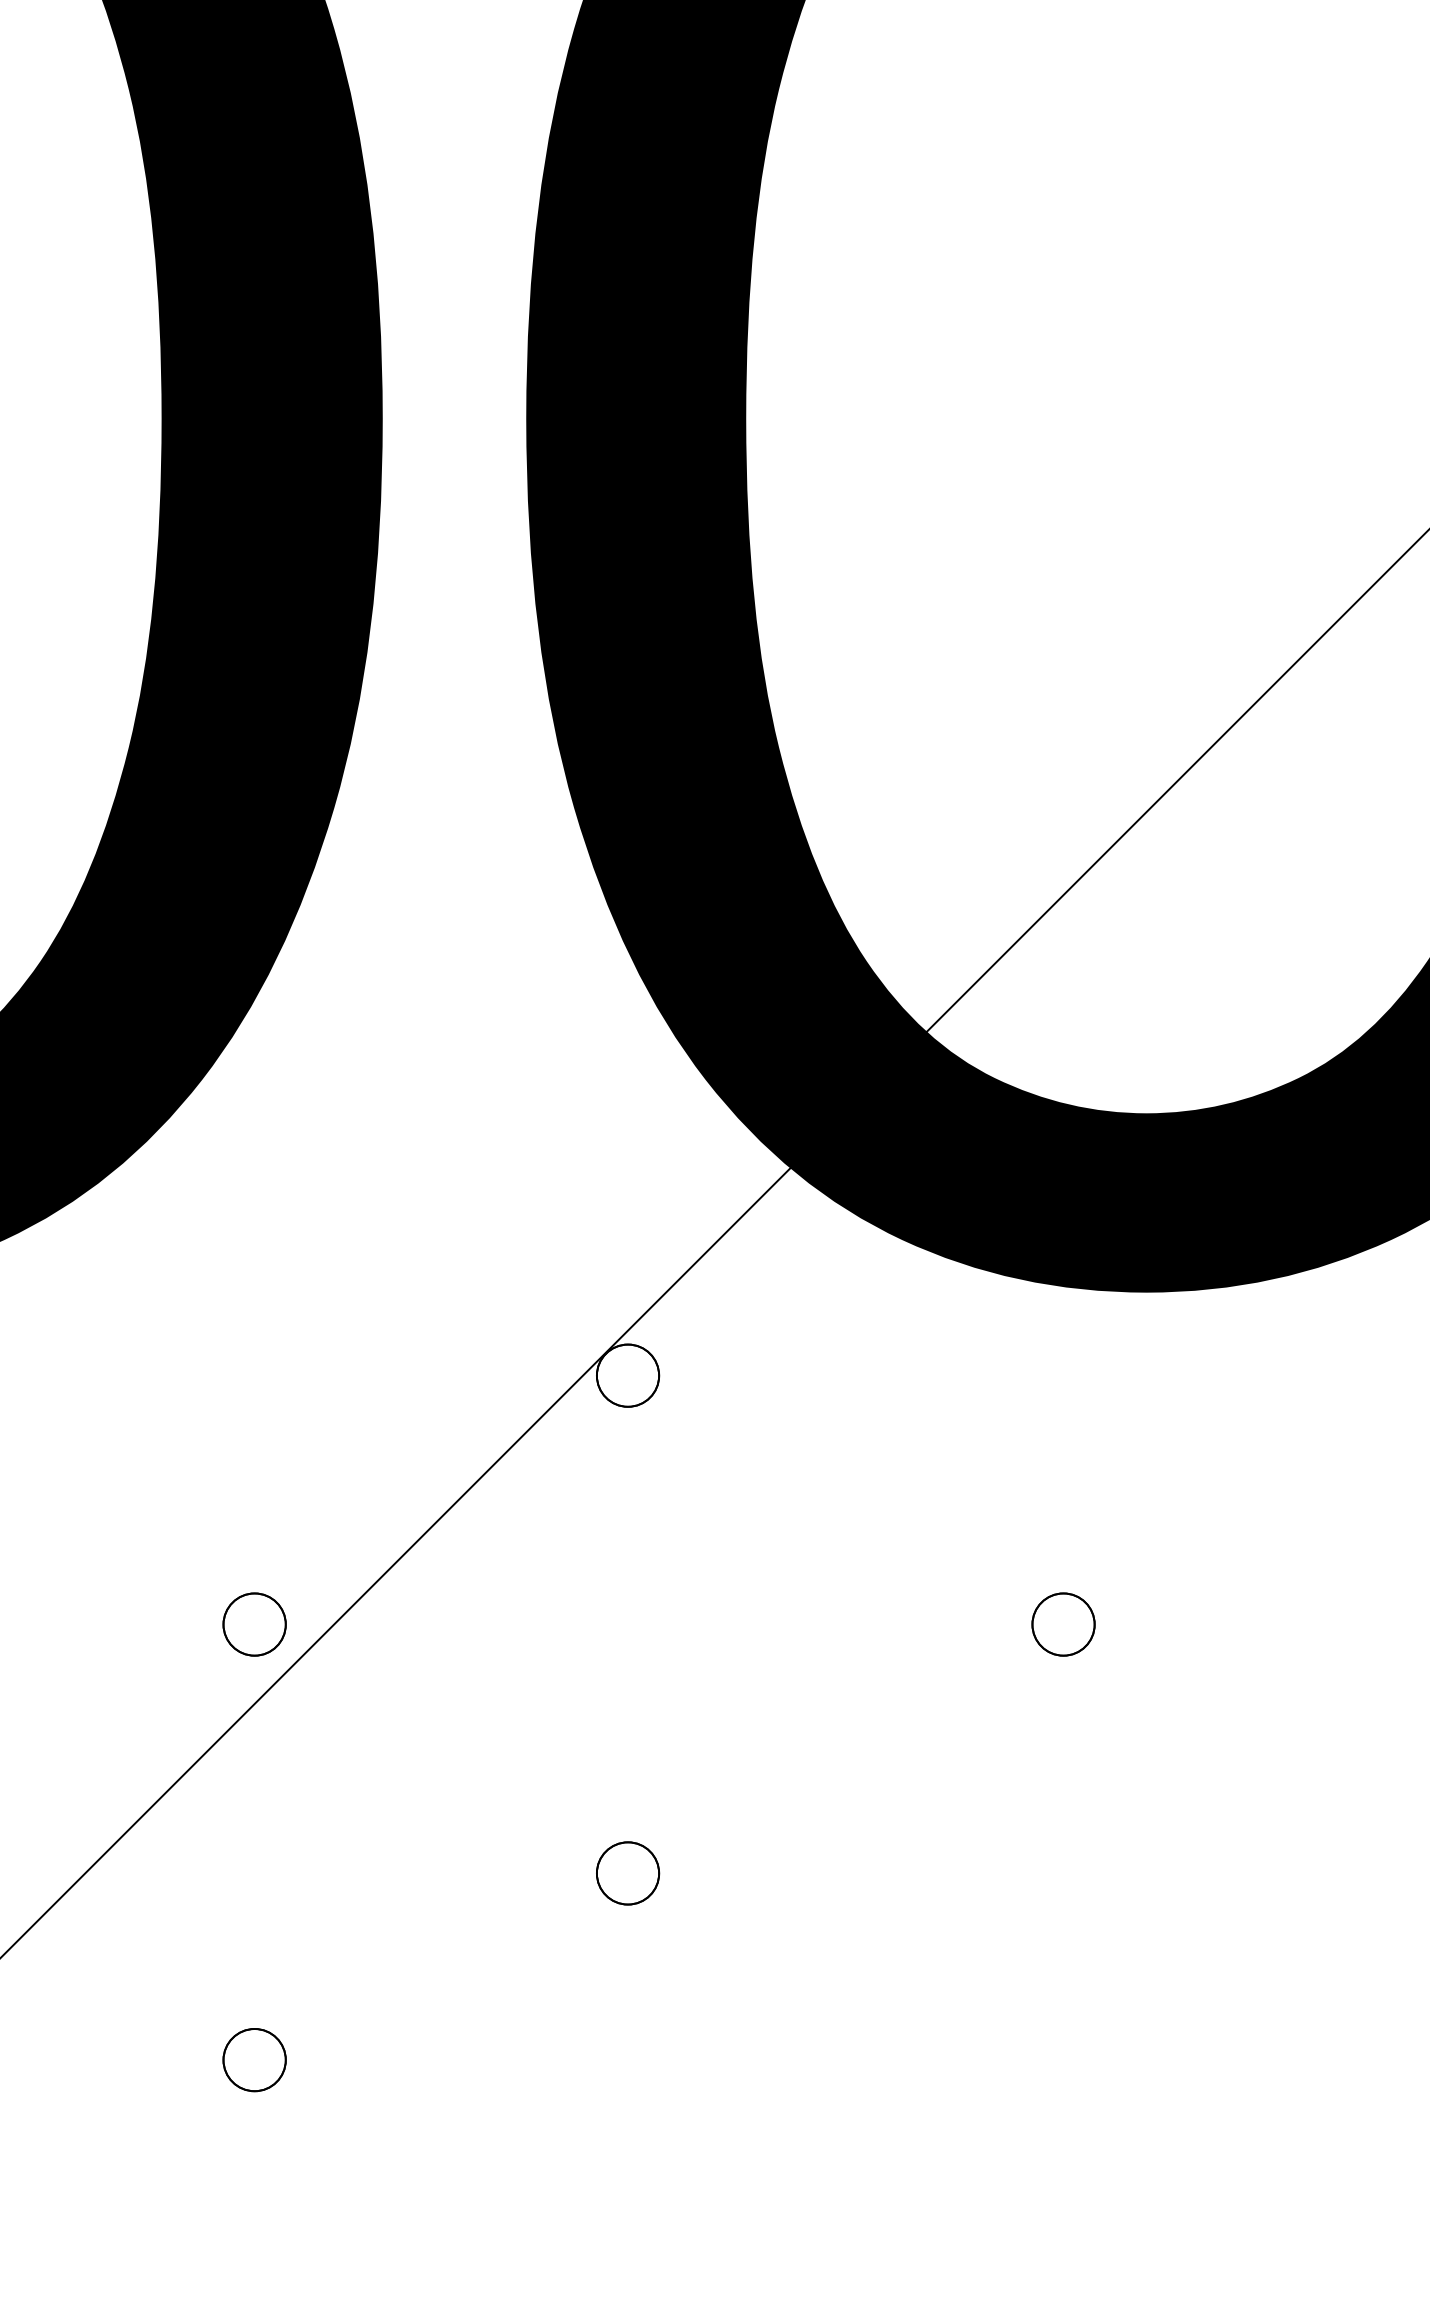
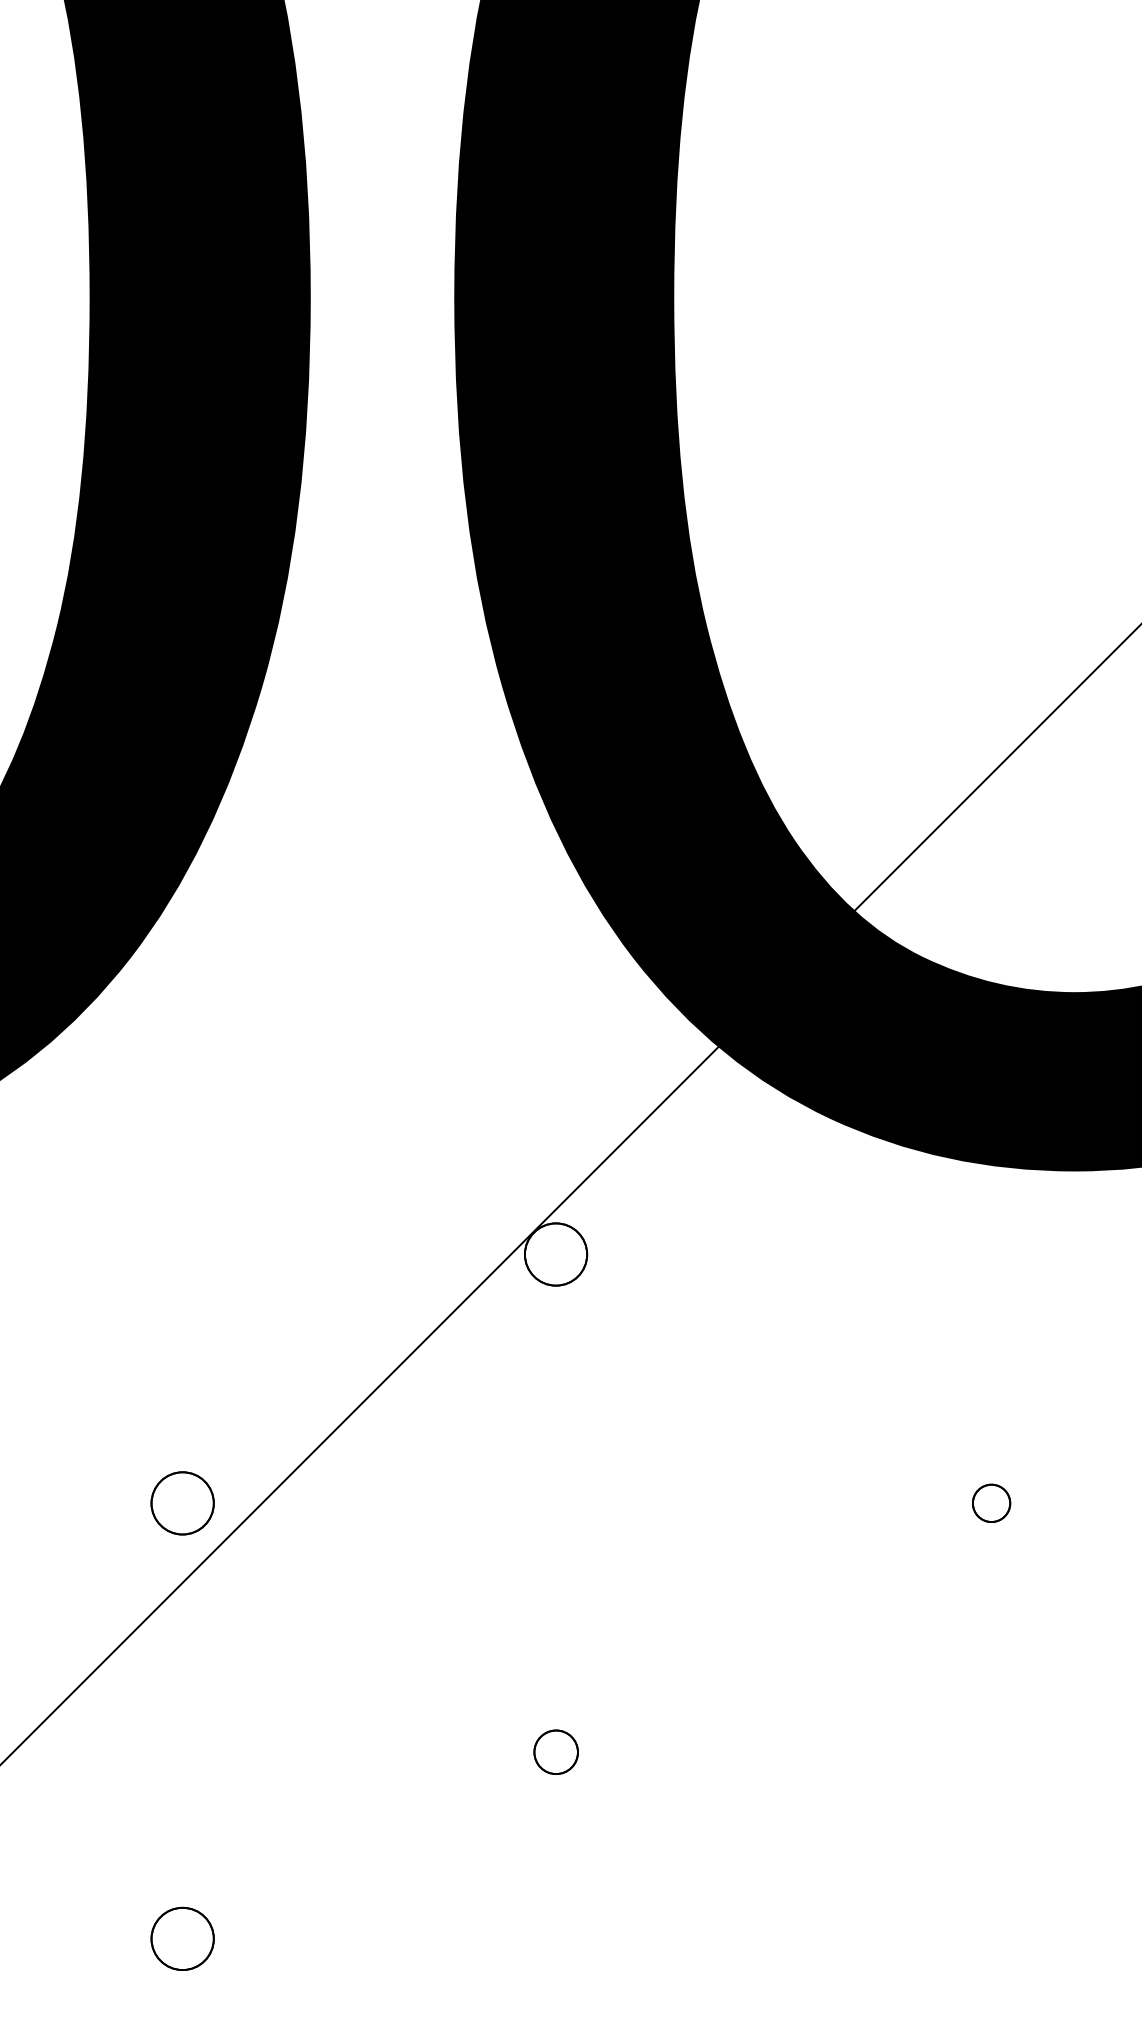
part: (1063, 1624) -> (991, 1503), size x0.6
part: (628, 1873) -> (556, 1752), size x0.7

